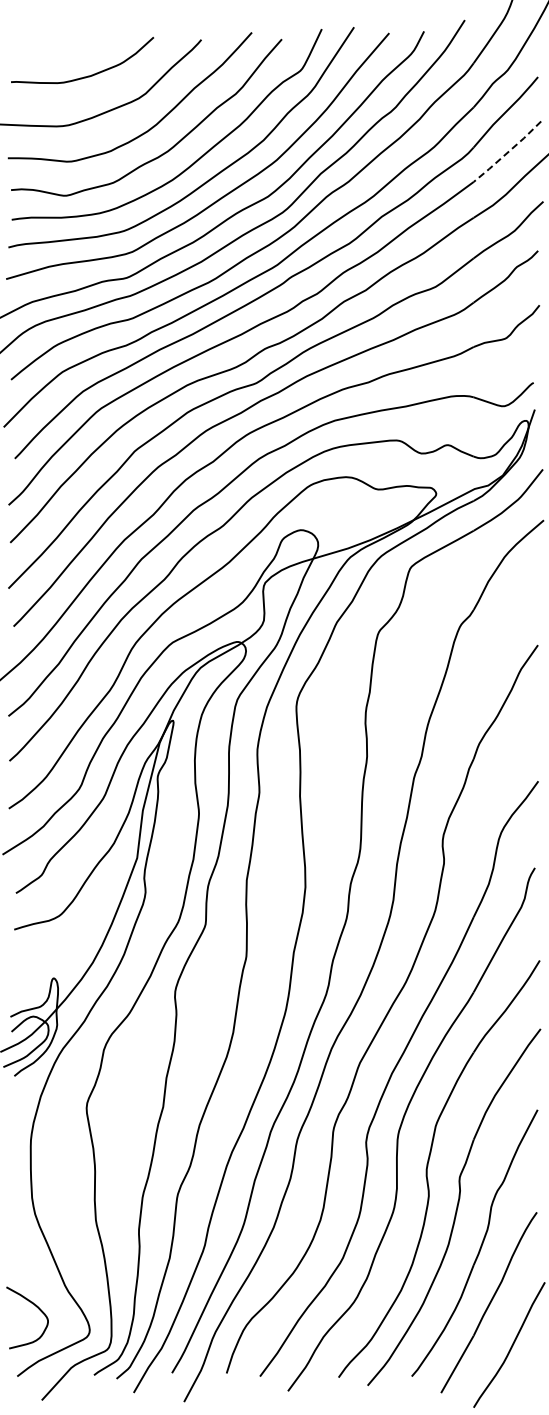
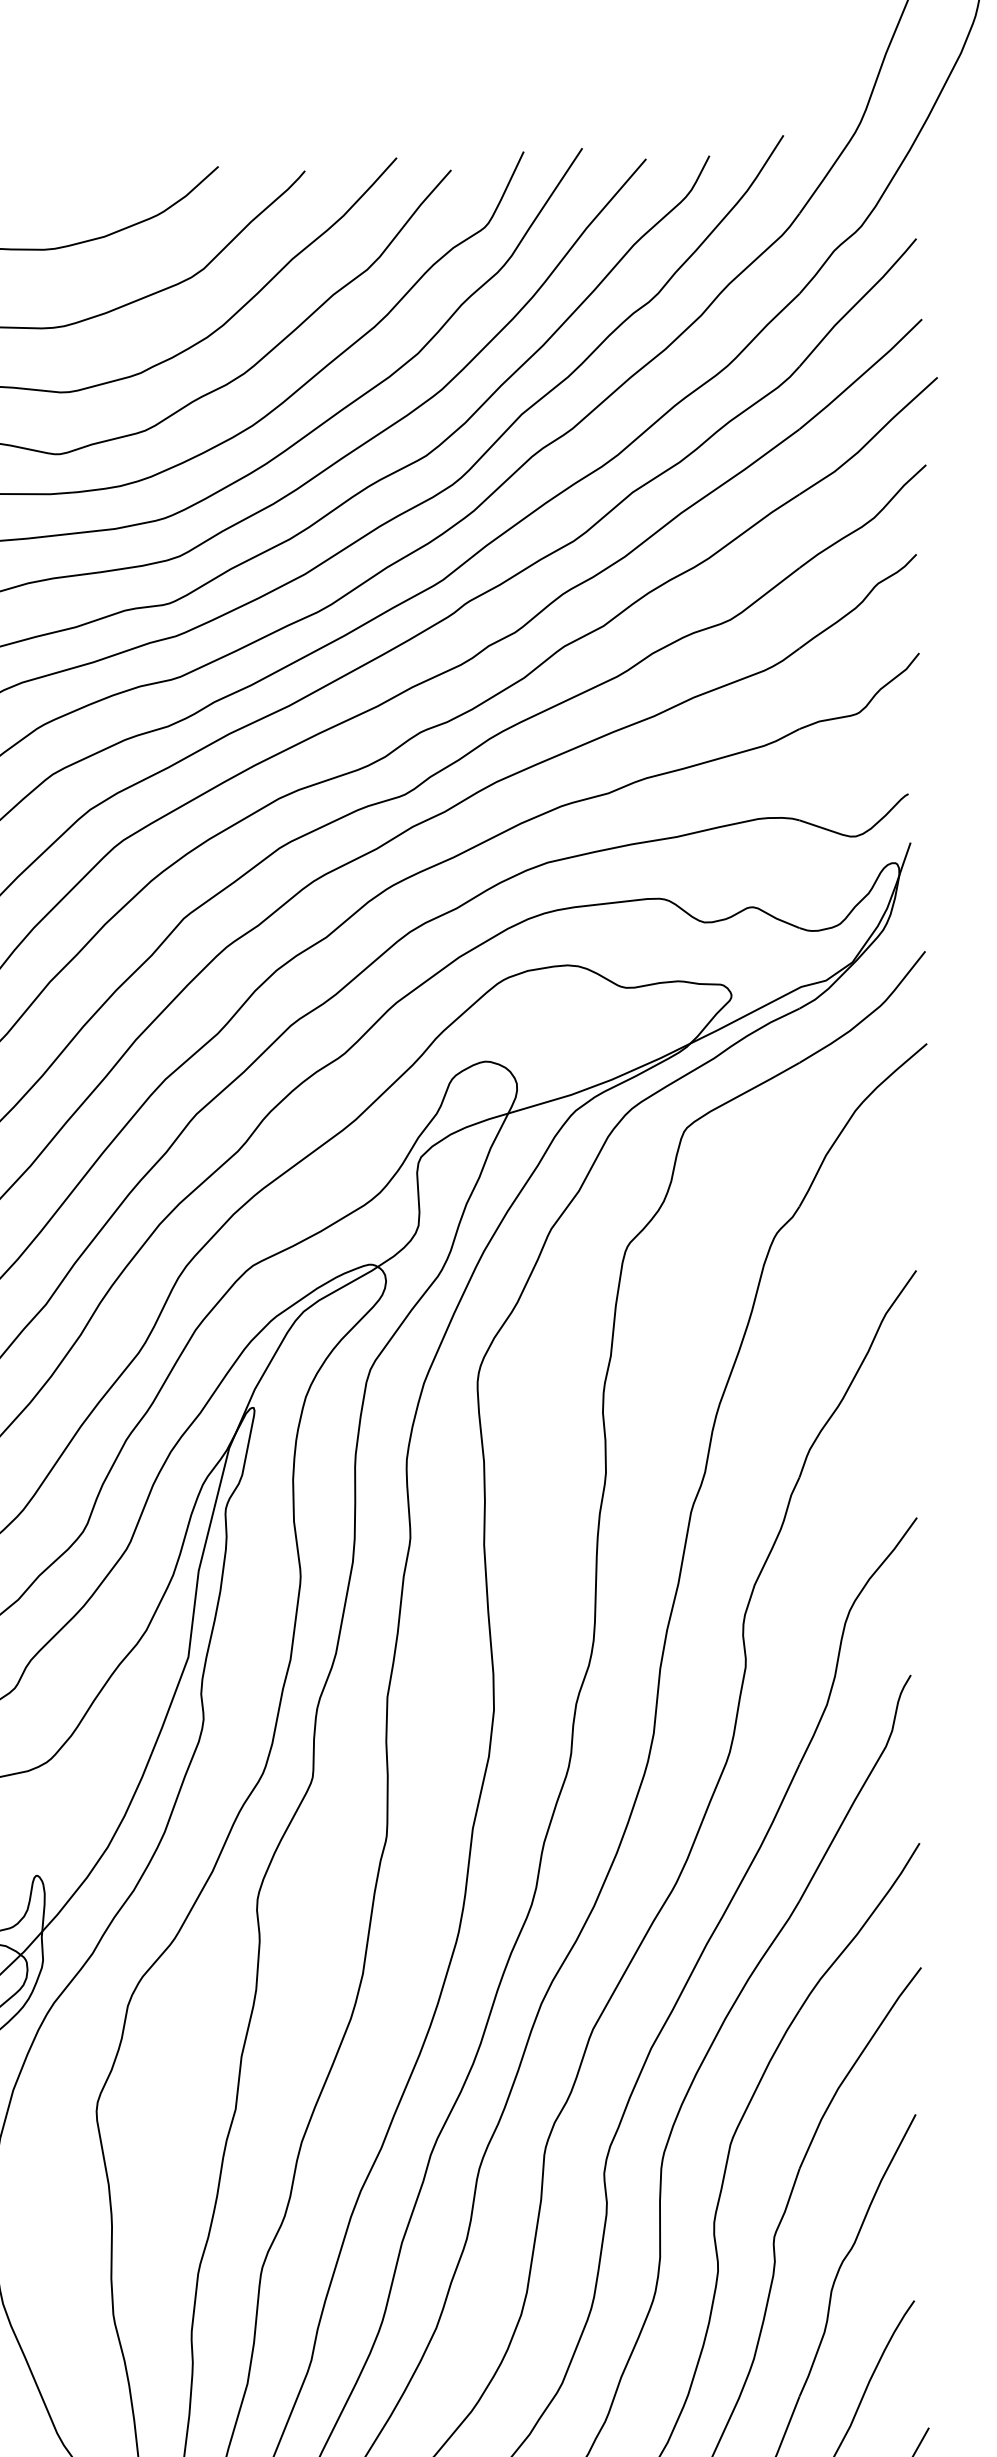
line: (507, 152) -> (860, 375), dashed -> solid

